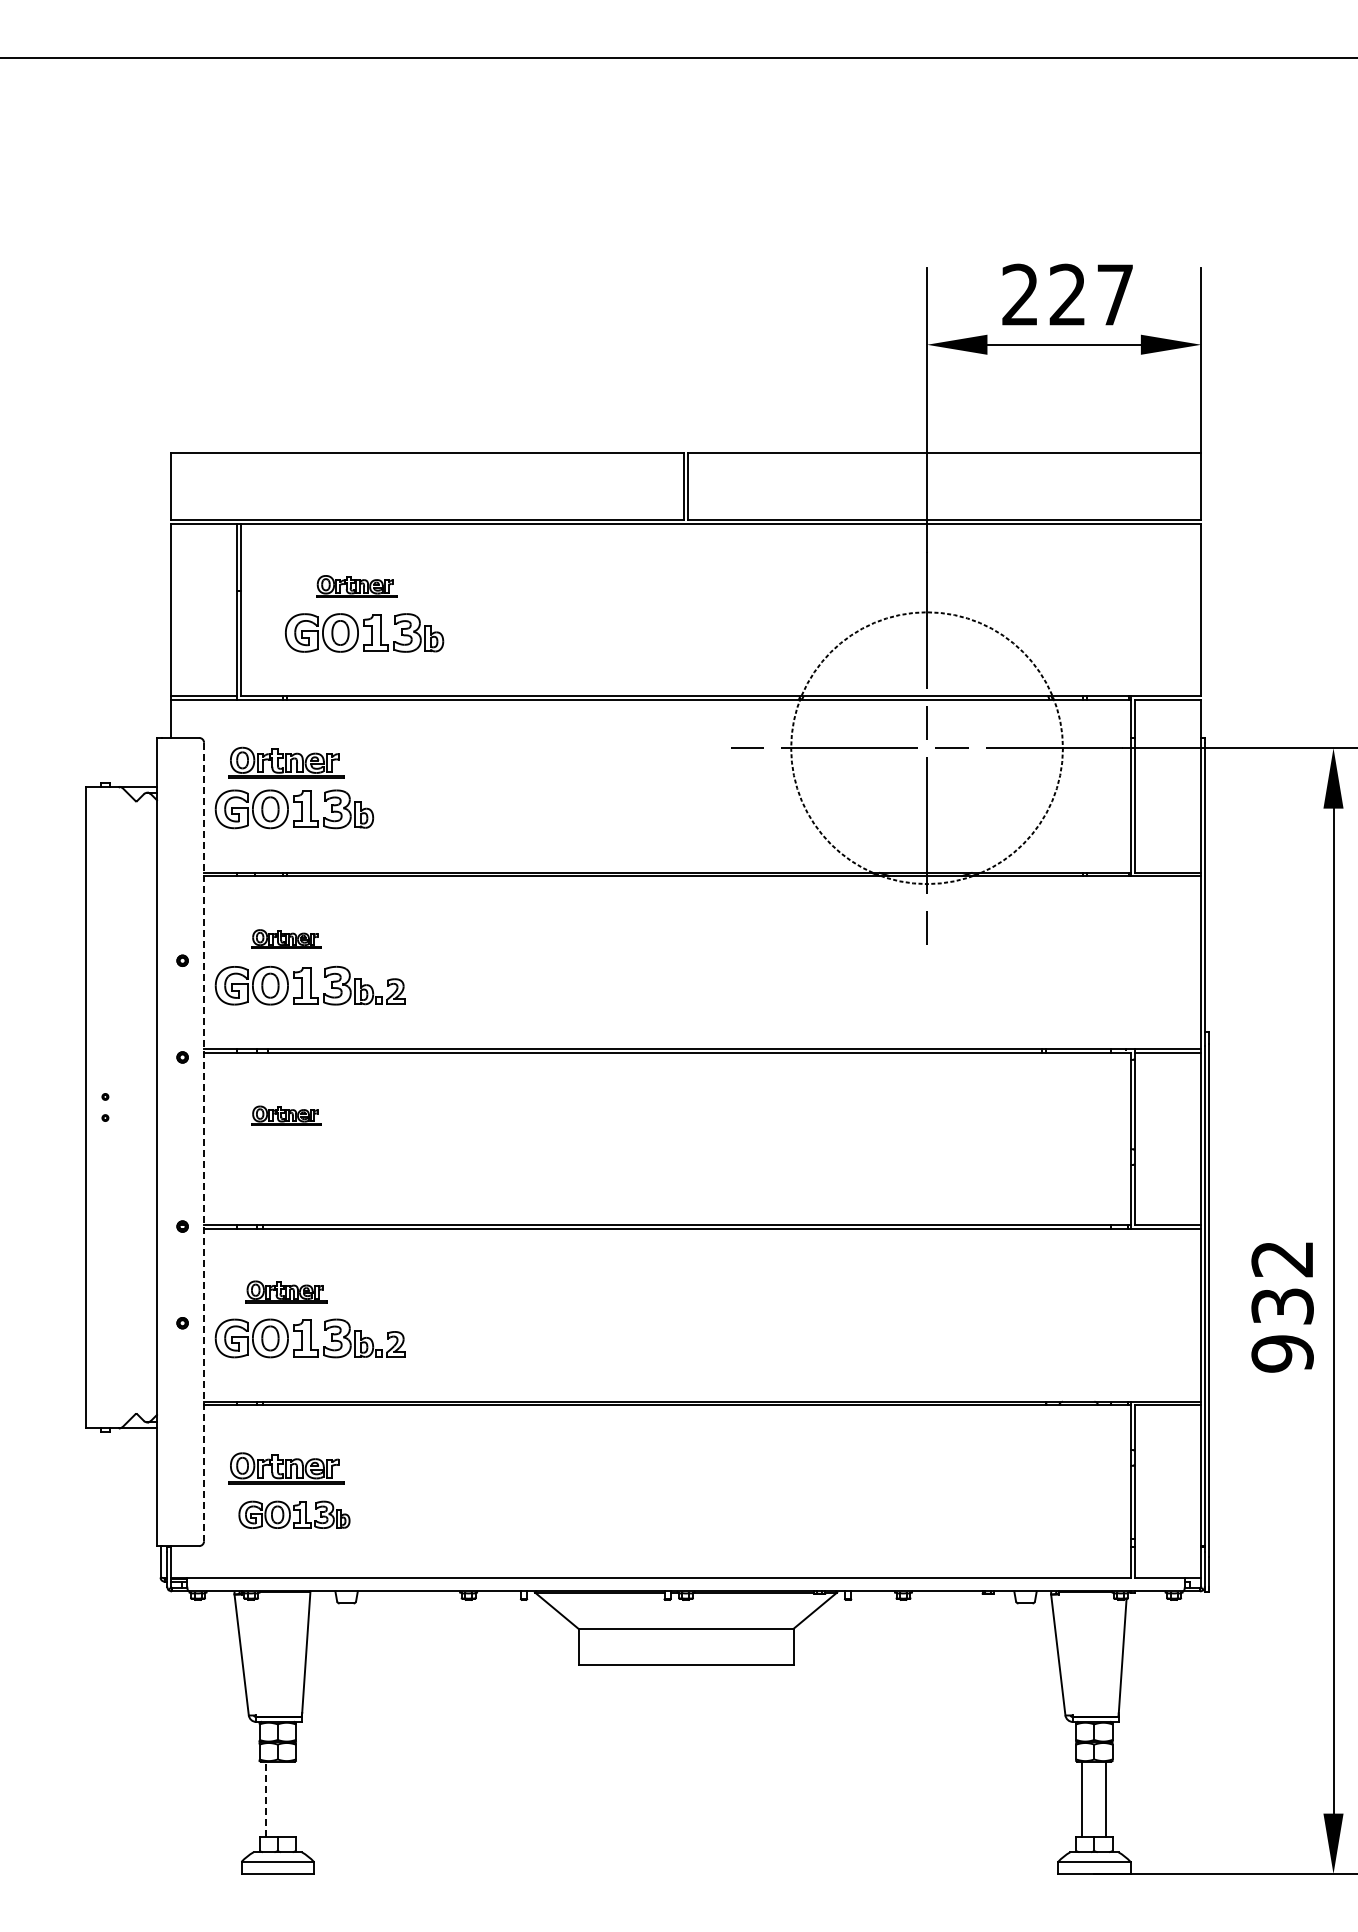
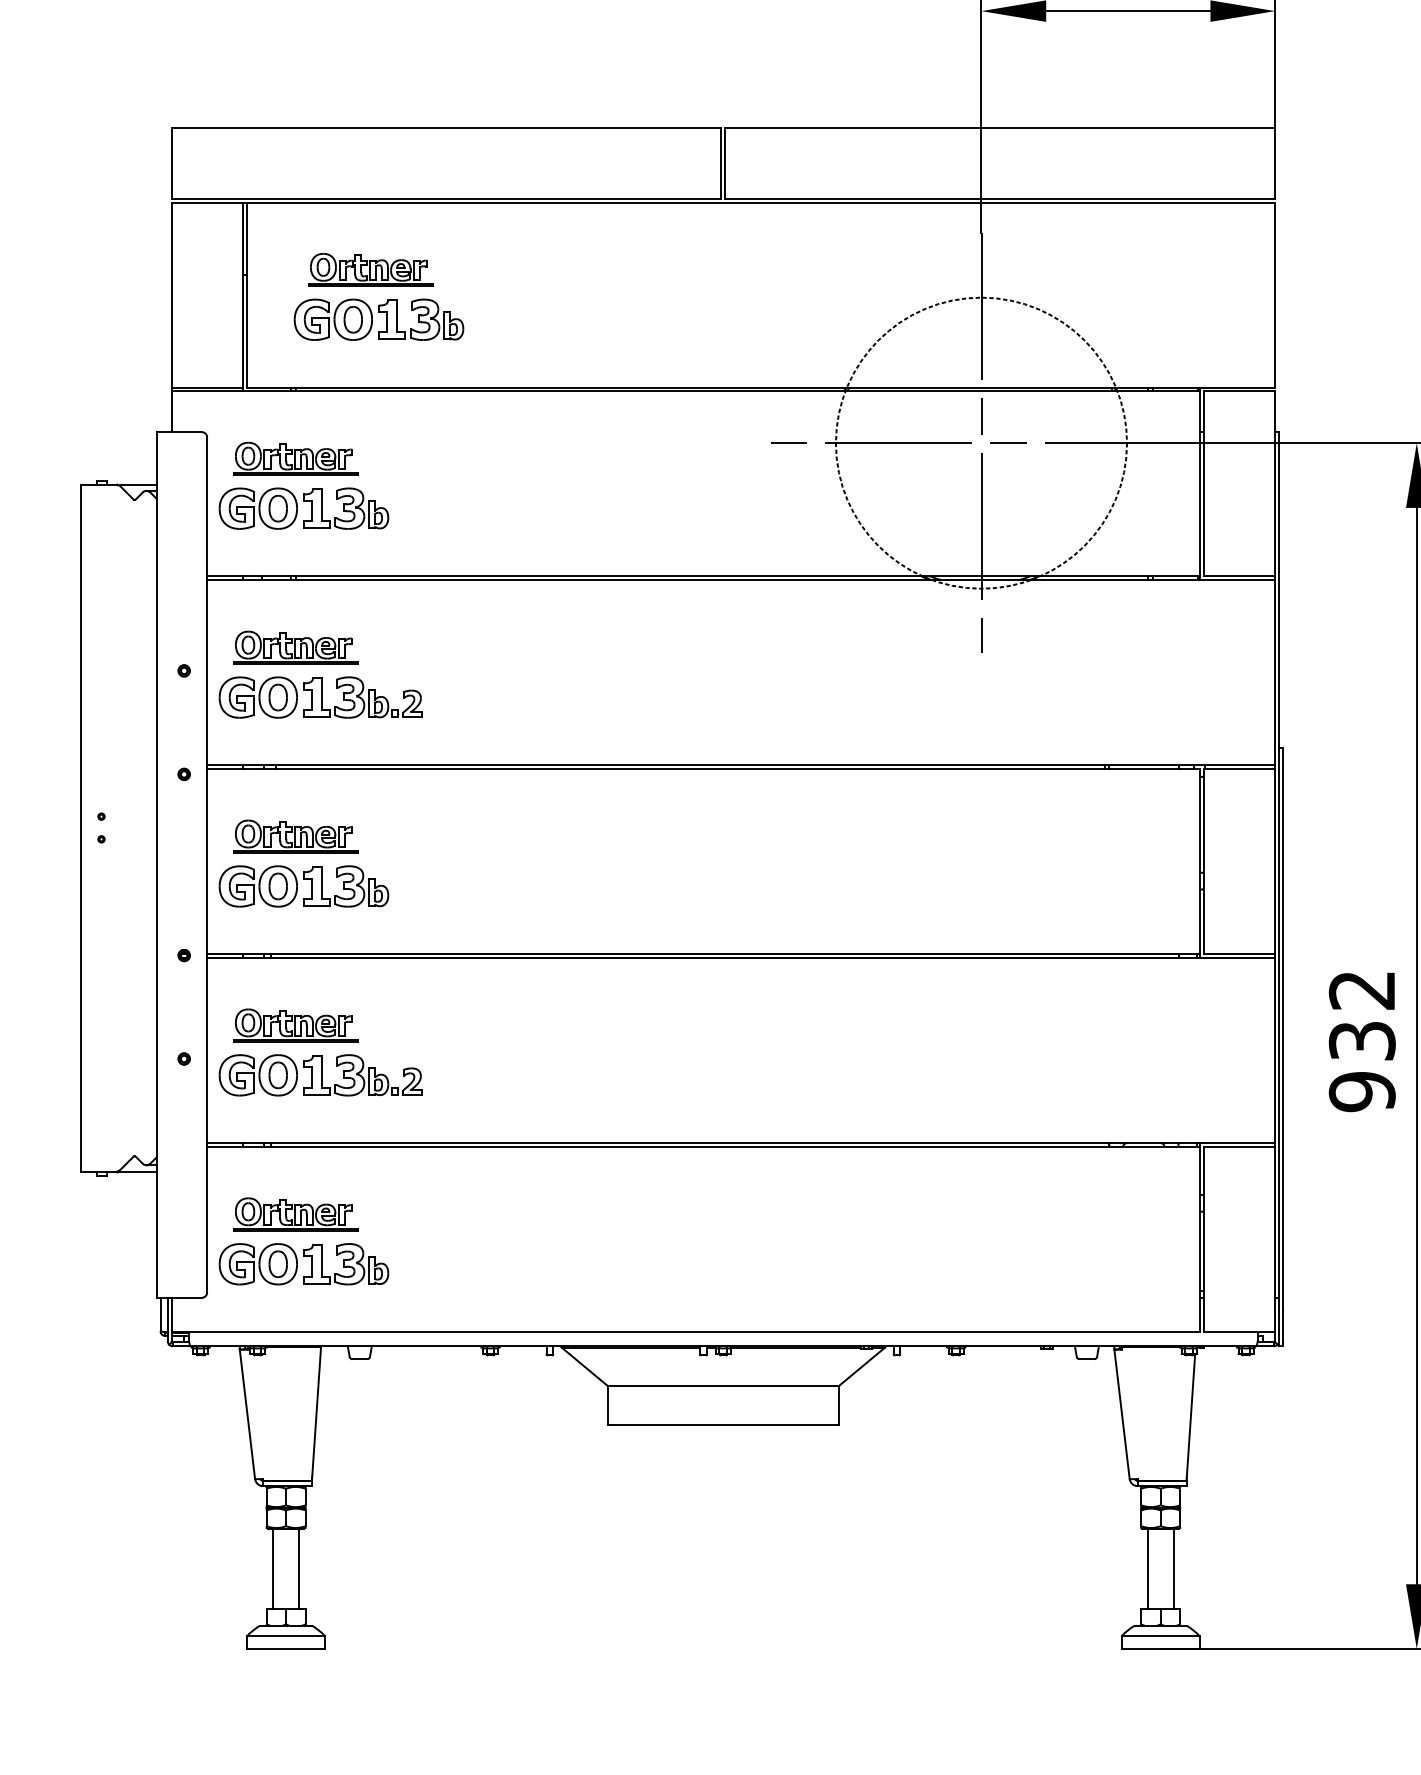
part: (356, 586) -> (370, 270), size x1.43
part: (286, 938) -> (295, 647), size x1.67
part: (286, 1115) -> (295, 836), size x1.67
line: (204, 1142) -> (207, 865), dashed -> solid
part: (294, 1161) -> (304, 885), added
part: (286, 1291) -> (295, 1025), size x1.43
part: (294, 1514) -> (304, 1263), size x1.43
line: (265, 1798) -> (272, 1568), dashed -> solid
line: (289, 1798) -> (298, 1568), added

